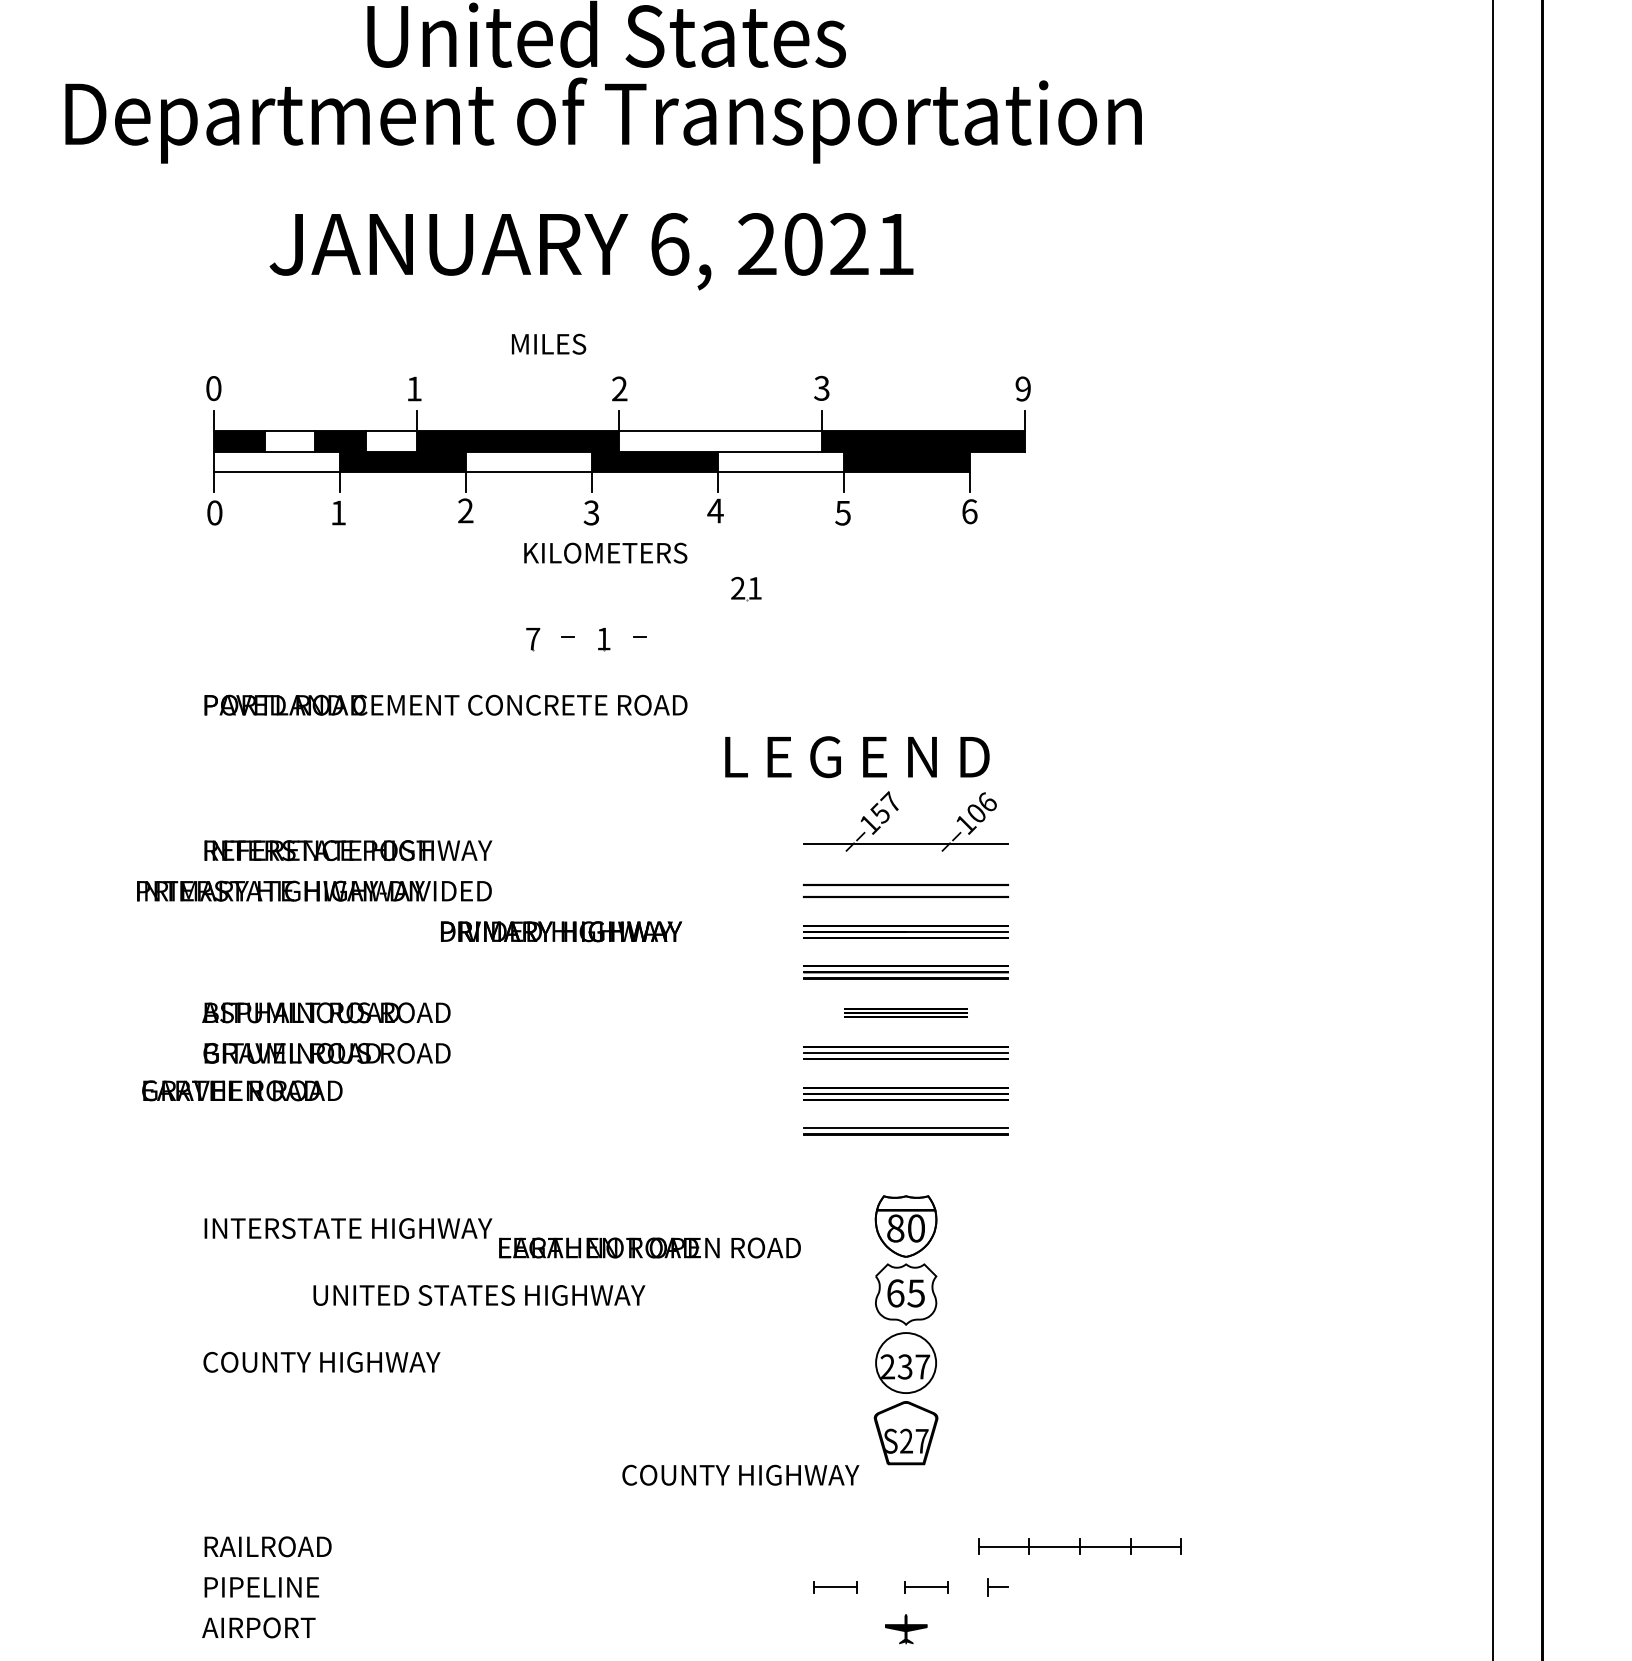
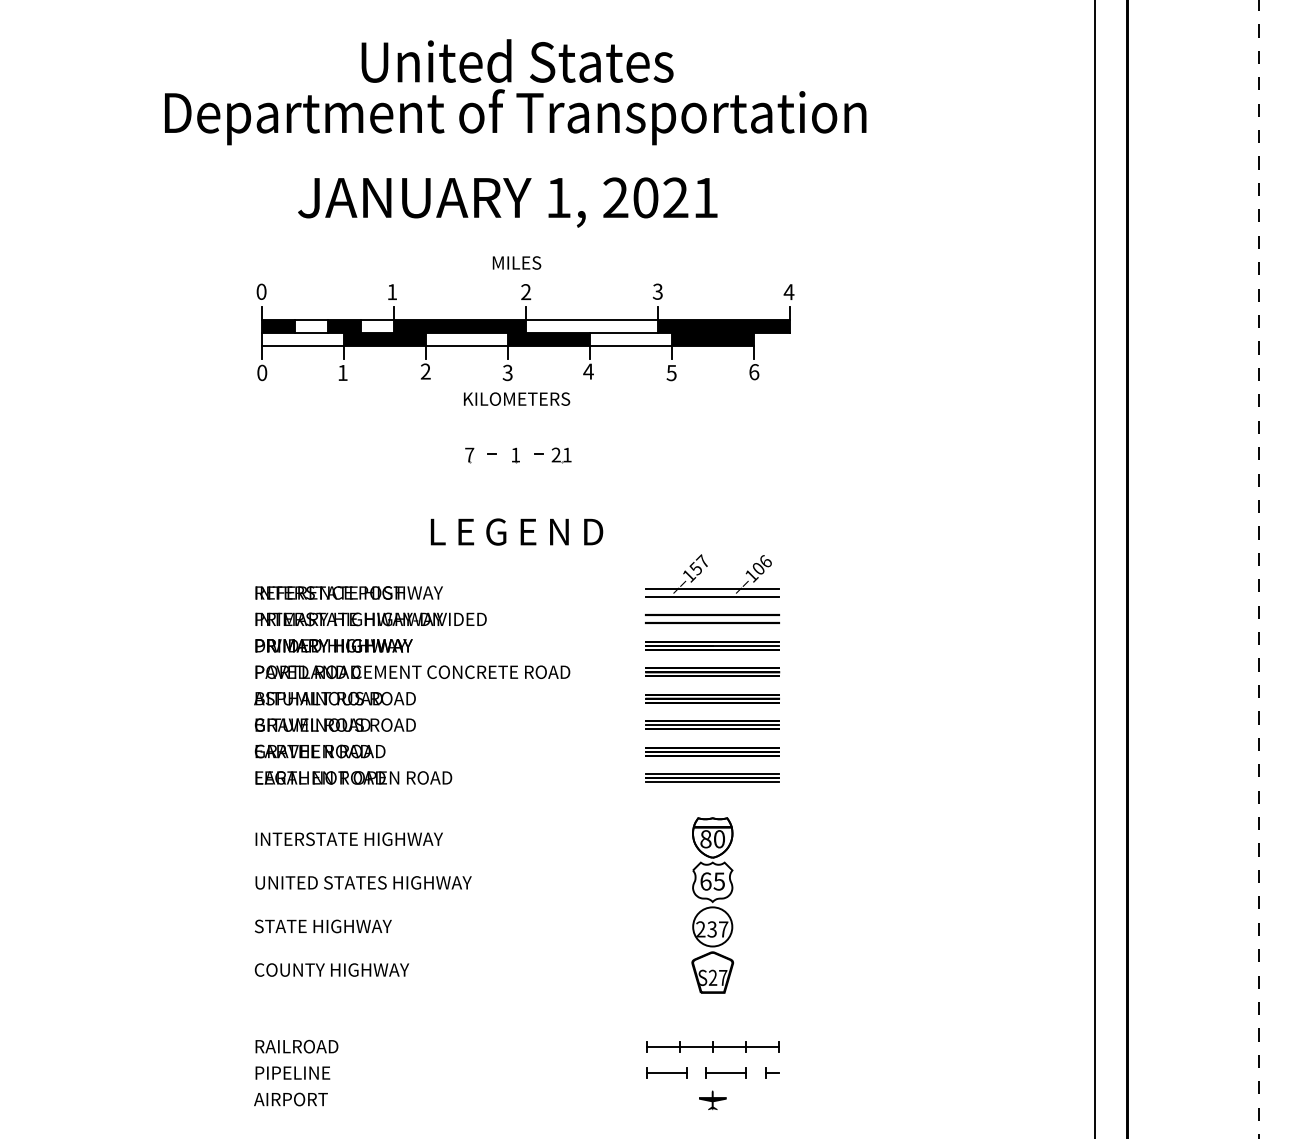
text: (669, 243) -> (558, 197), 6, -> 1,
text: (548, 343) -> (516, 262), moved
text: (1022, 389) -> (788, 292), 9 -> 4
part: (746, 589) -> (561, 455), moved
text: (445, 704) -> (412, 671), moved
text: (856, 756) -> (516, 531), moved
line: (905, 856) -> (712, 596), added
text: (313, 891) -> (370, 619), moved
text: (560, 931) -> (333, 645), moved
part: (905, 1012) -> (712, 698), size x1.67
text: (241, 1090) -> (319, 751), moved
line: (905, 1139) -> (712, 781), added
text: (649, 1247) -> (353, 777), moved
text: (479, 1294) -> (363, 882), moved
text: (321, 1362) -> (331, 926), COUNTY HIGHWAY -> STATE HIGHWAY
text: (740, 1474) -> (331, 969), moved
part: (1079, 1546) -> (712, 1046), moved
part: (835, 1586) -> (666, 1072), size x1.43
part: (925, 1586) -> (725, 1072), size x1.43

